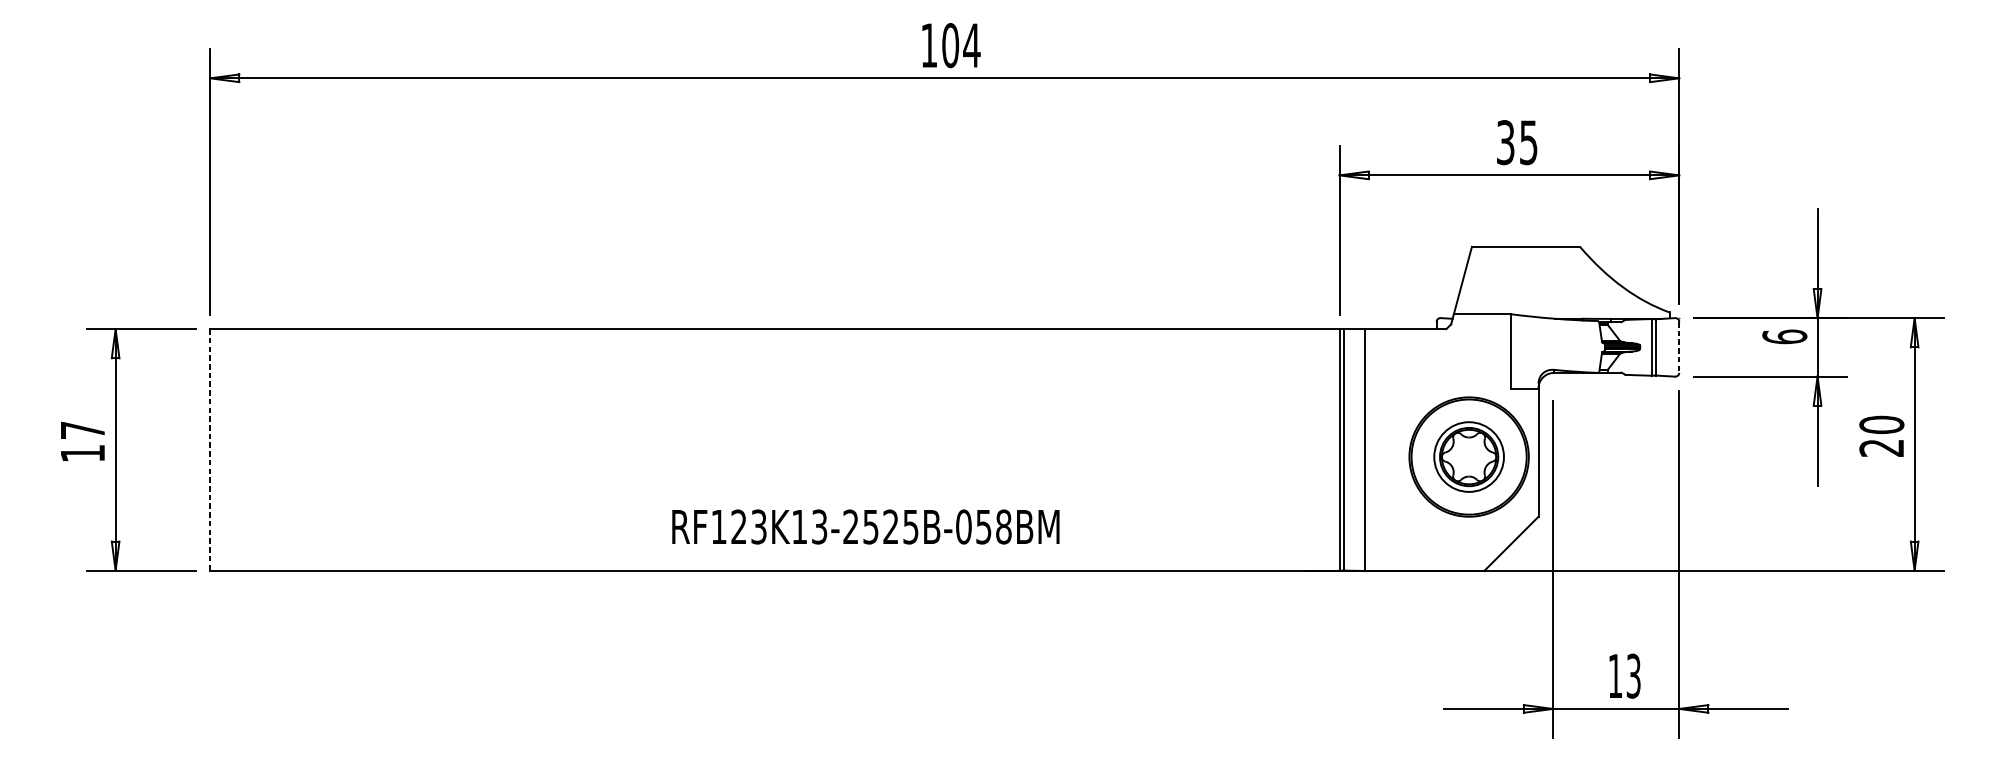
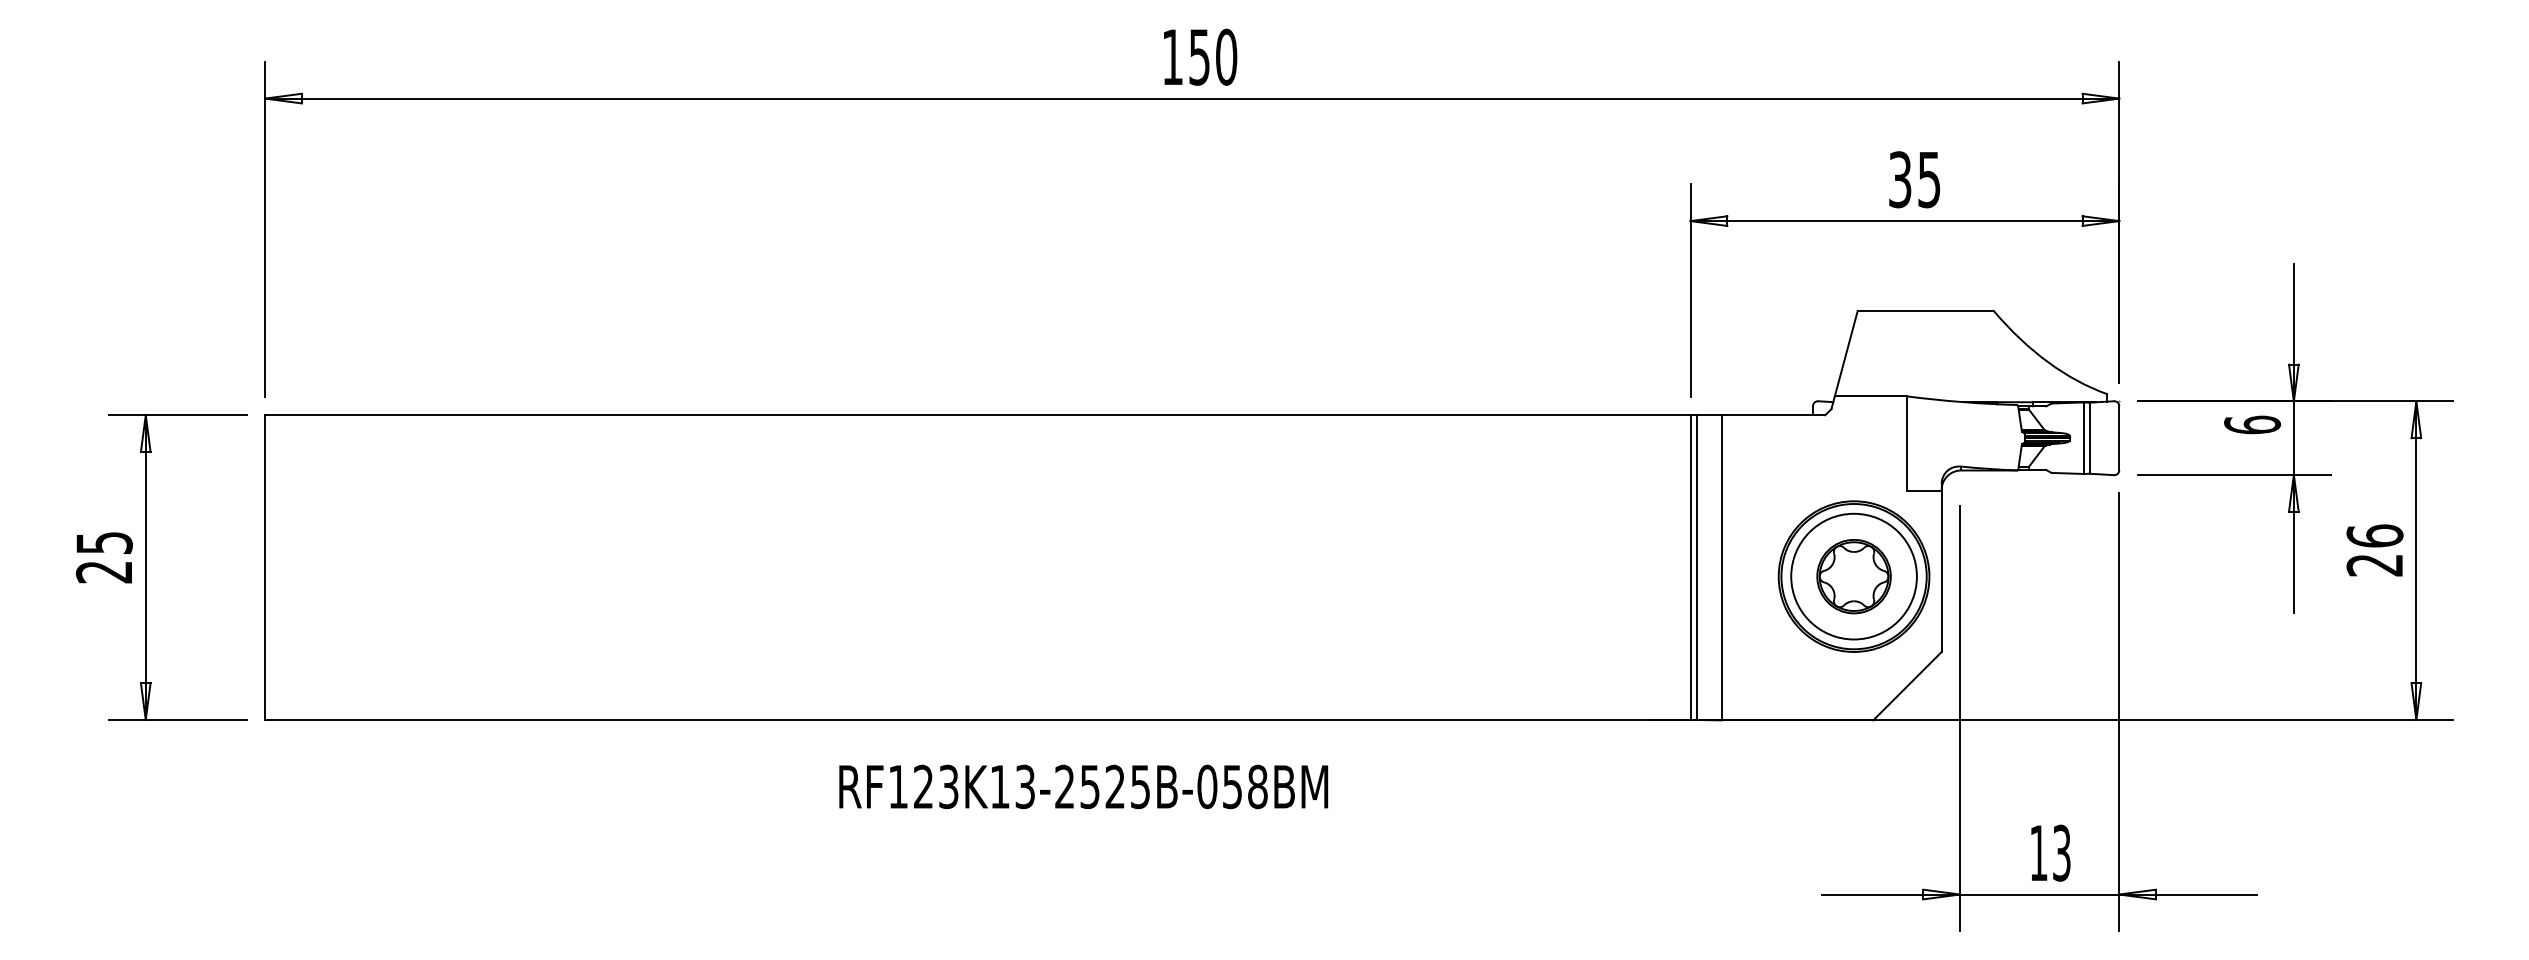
text: (961, 44) -> (1213, 56), 104 -> 150
line: (1679, 347) -> (2119, 438), dashed -> solid
text: (1881, 424) -> (2374, 535), 20 -> 26
text: (82, 441) -> (103, 557), 17 -> 25
line: (210, 450) -> (265, 568), dashed -> solid
circle: (1468, 456) -> (1853, 576), size x1.43
text: (865, 526) -> (1083, 786), moved

